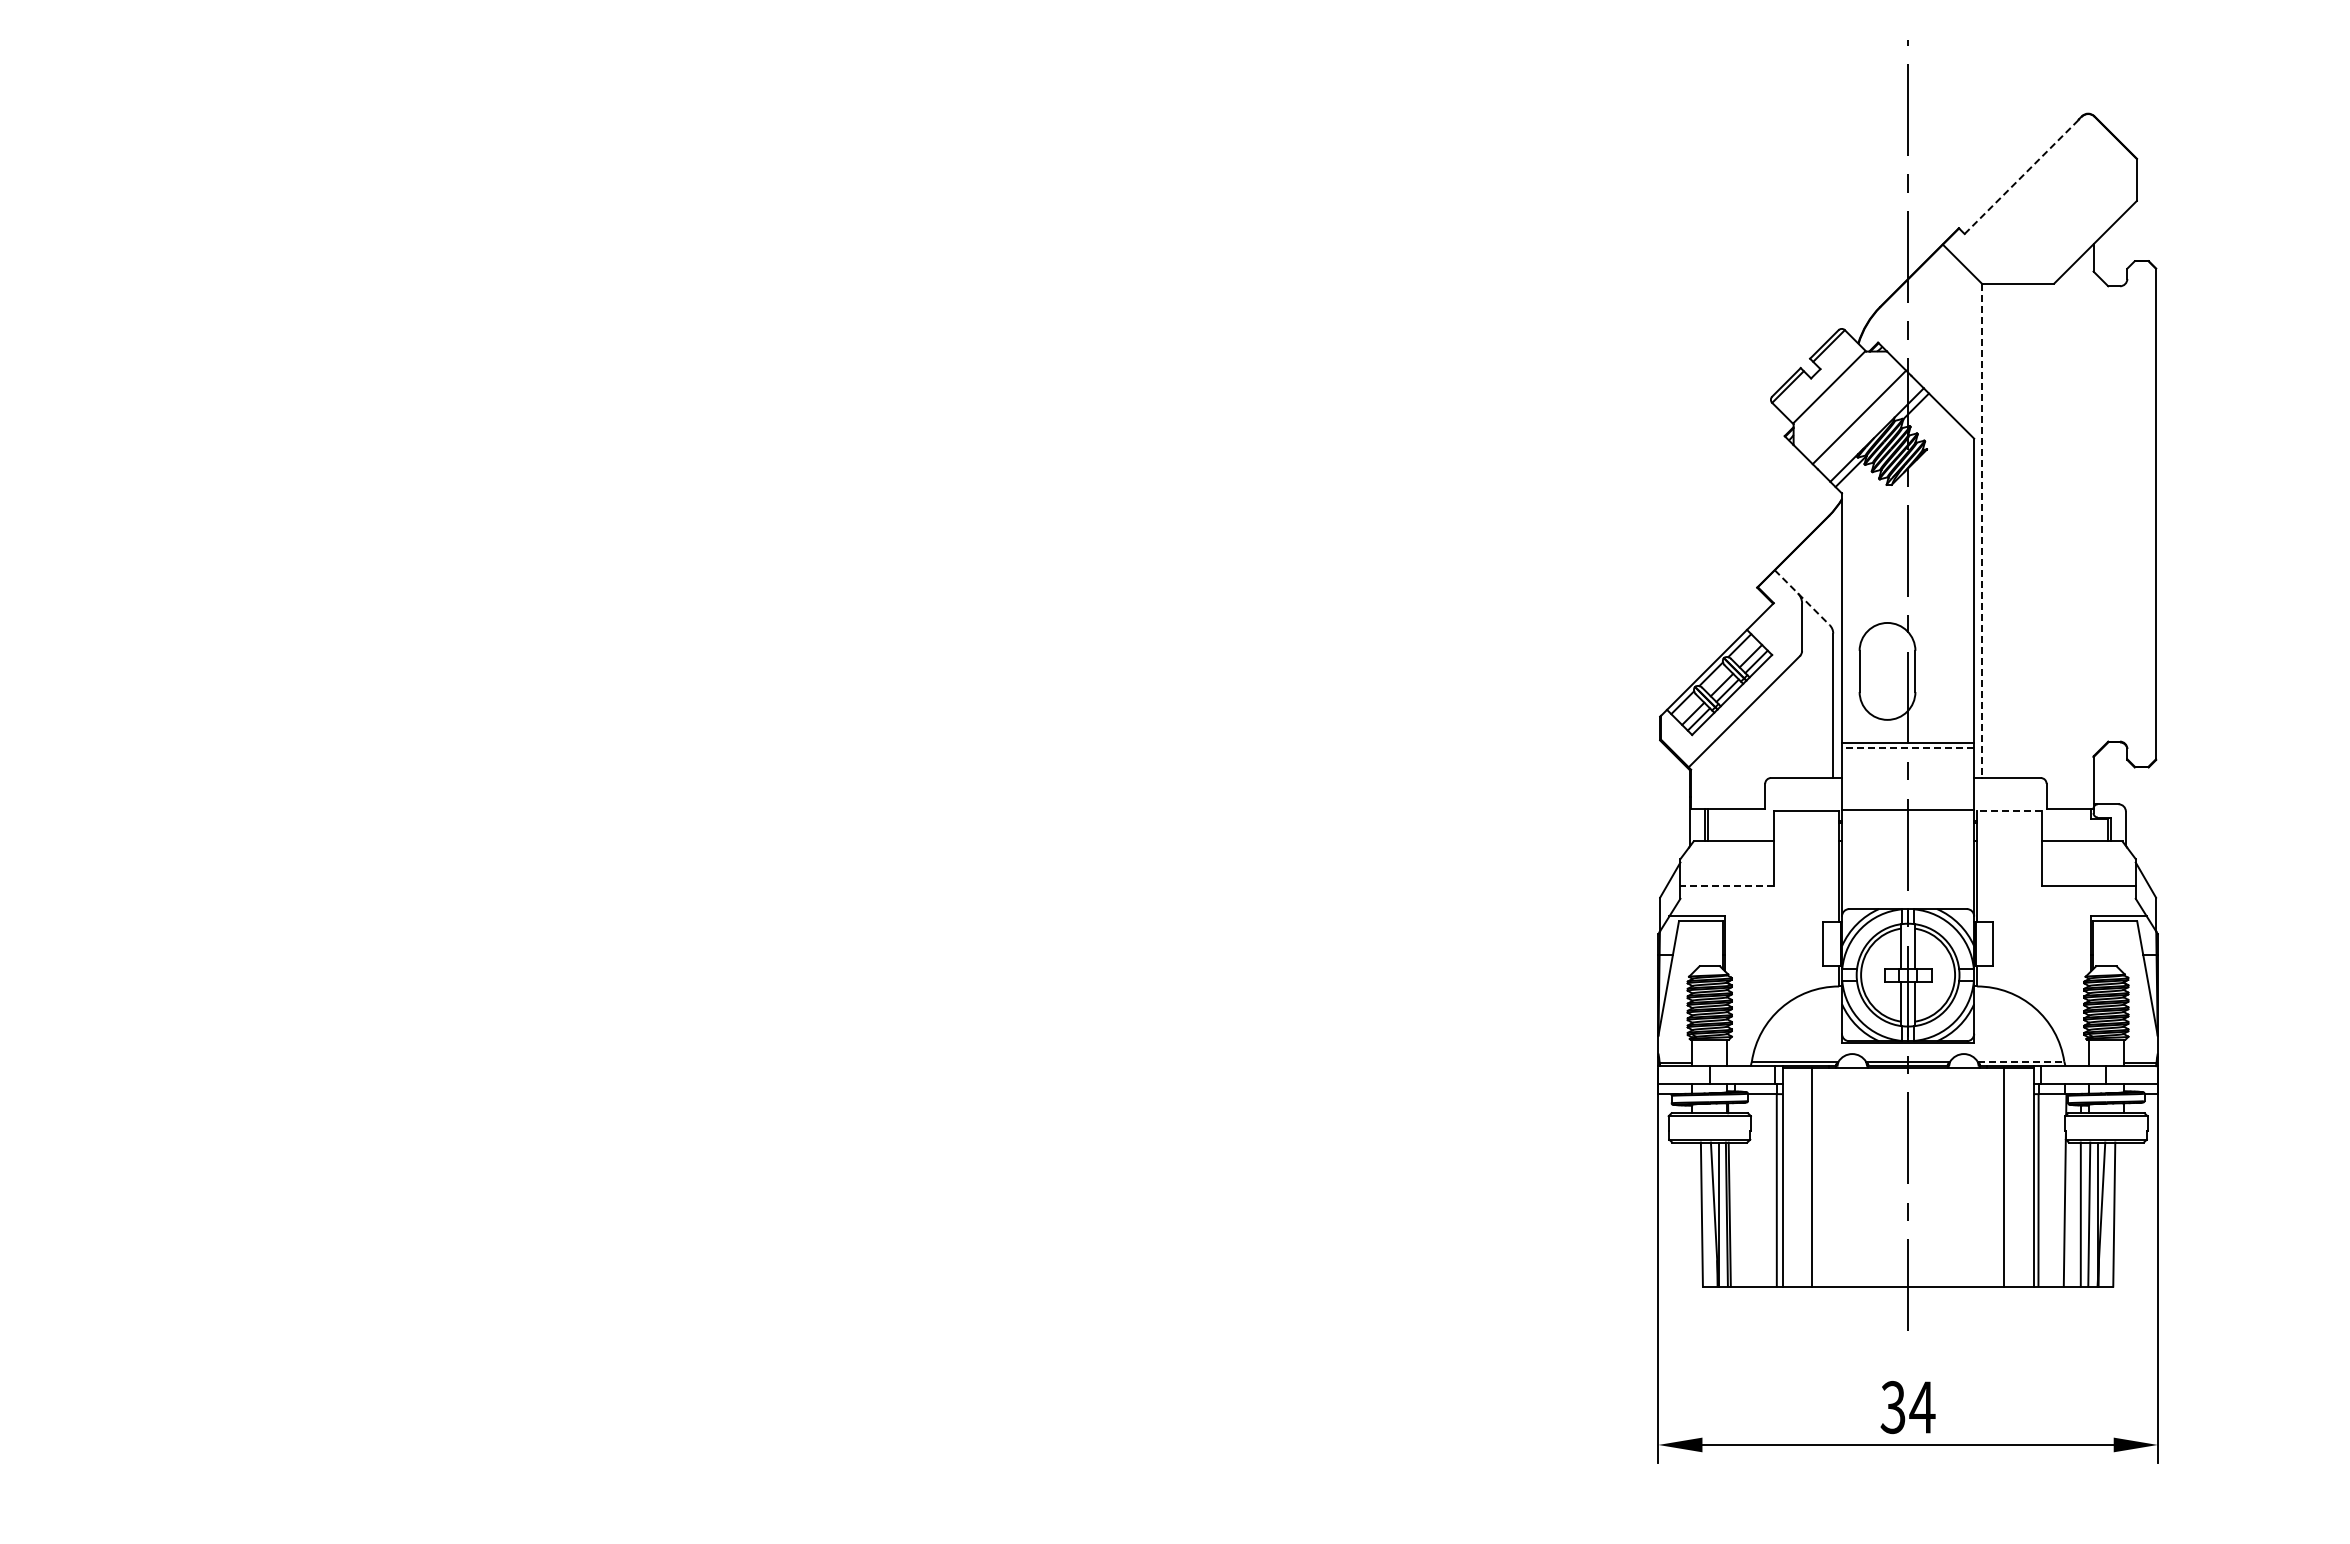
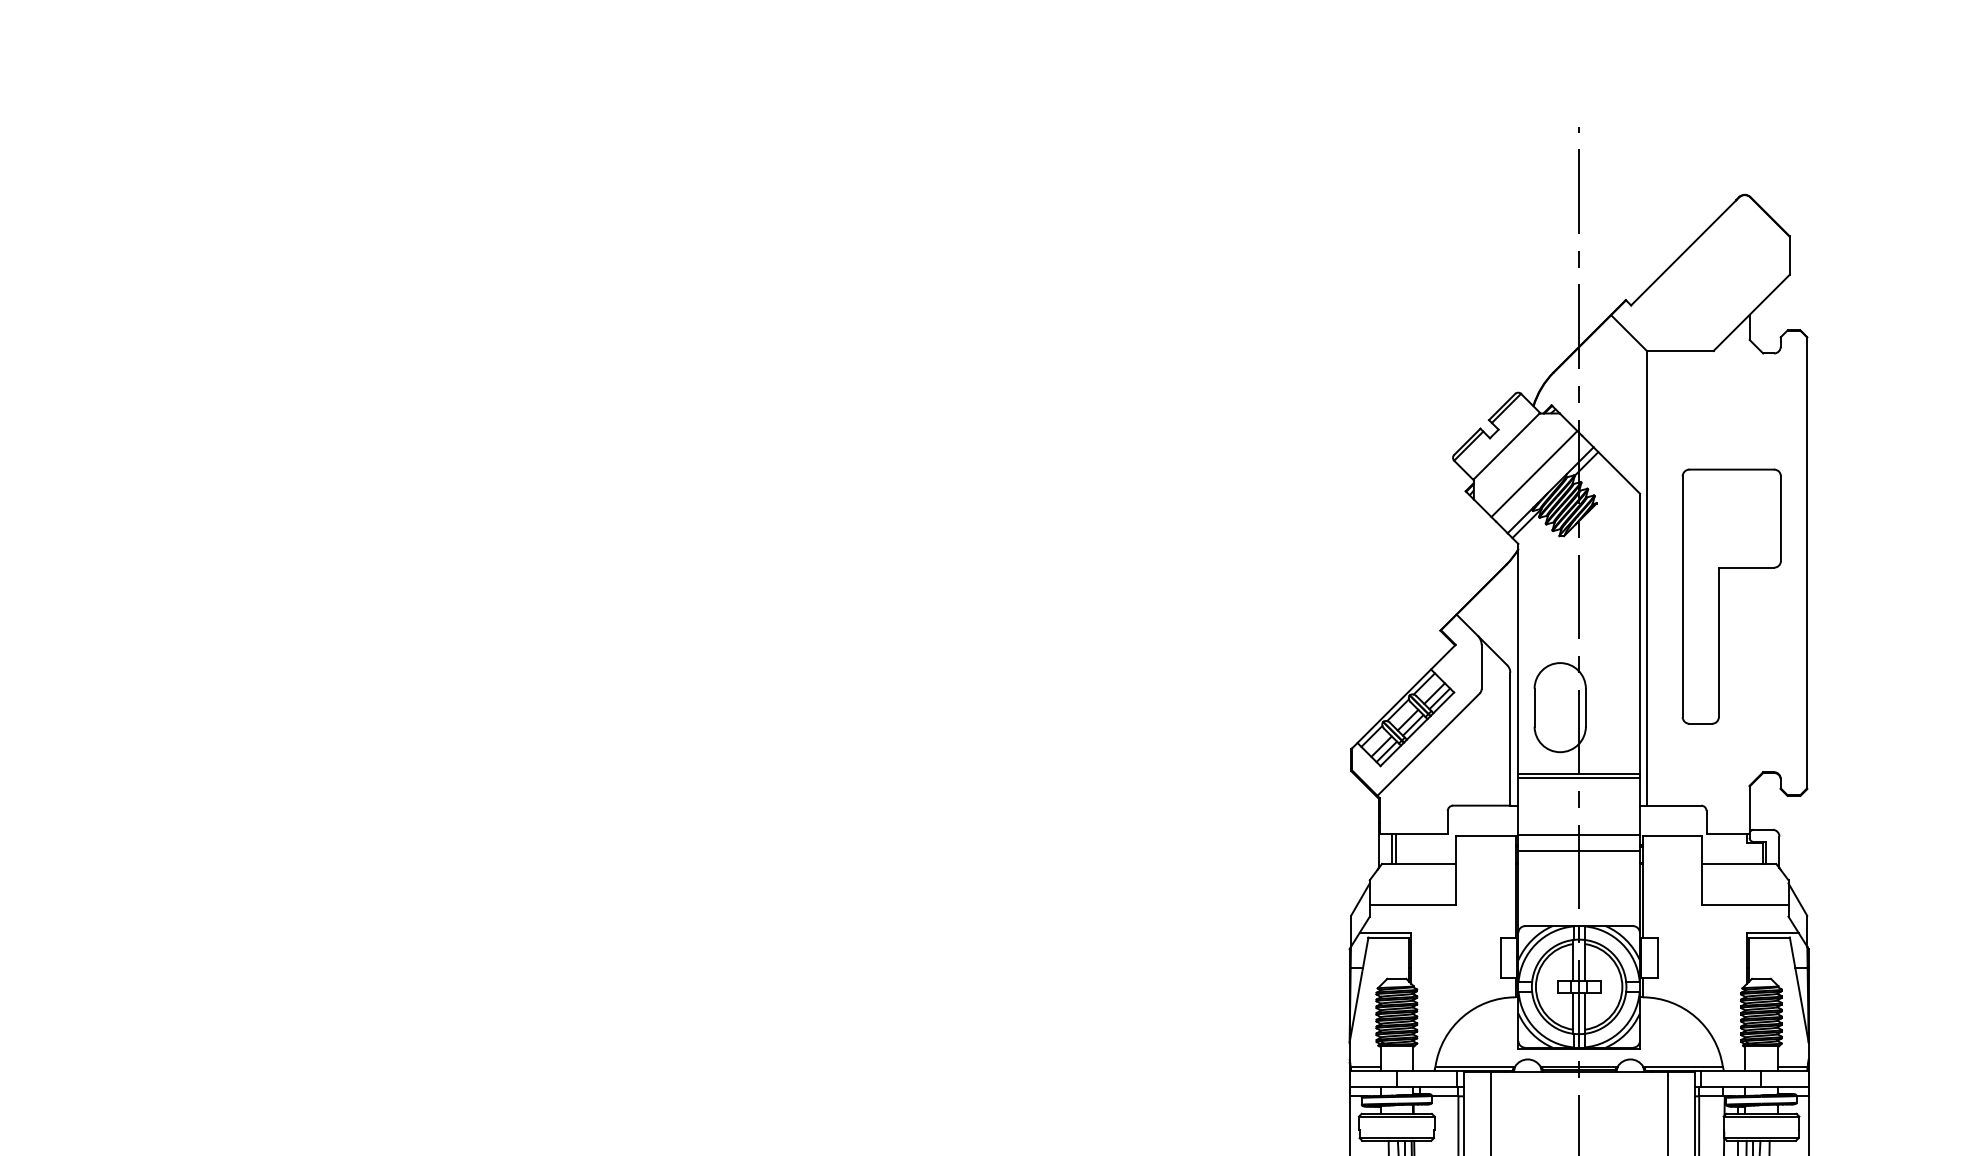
line: (2023, 175) -> (1685, 251), dashed -> solid
line: (1982, 531) -> (1647, 578), dashed -> solid
part: (2060, 550) -> (1719, 596), added
line: (1802, 597) -> (1482, 639), dashed -> solid
line: (1907, 748) -> (1578, 778), dashed -> solid
line: (2008, 810) -> (1671, 835), dashed -> solid
line: (1907, 827) -> (1578, 851), added
line: (1726, 885) -> (1412, 904), dashed -> solid
line: (2021, 1061) -> (1683, 1066), dashed -> solid

